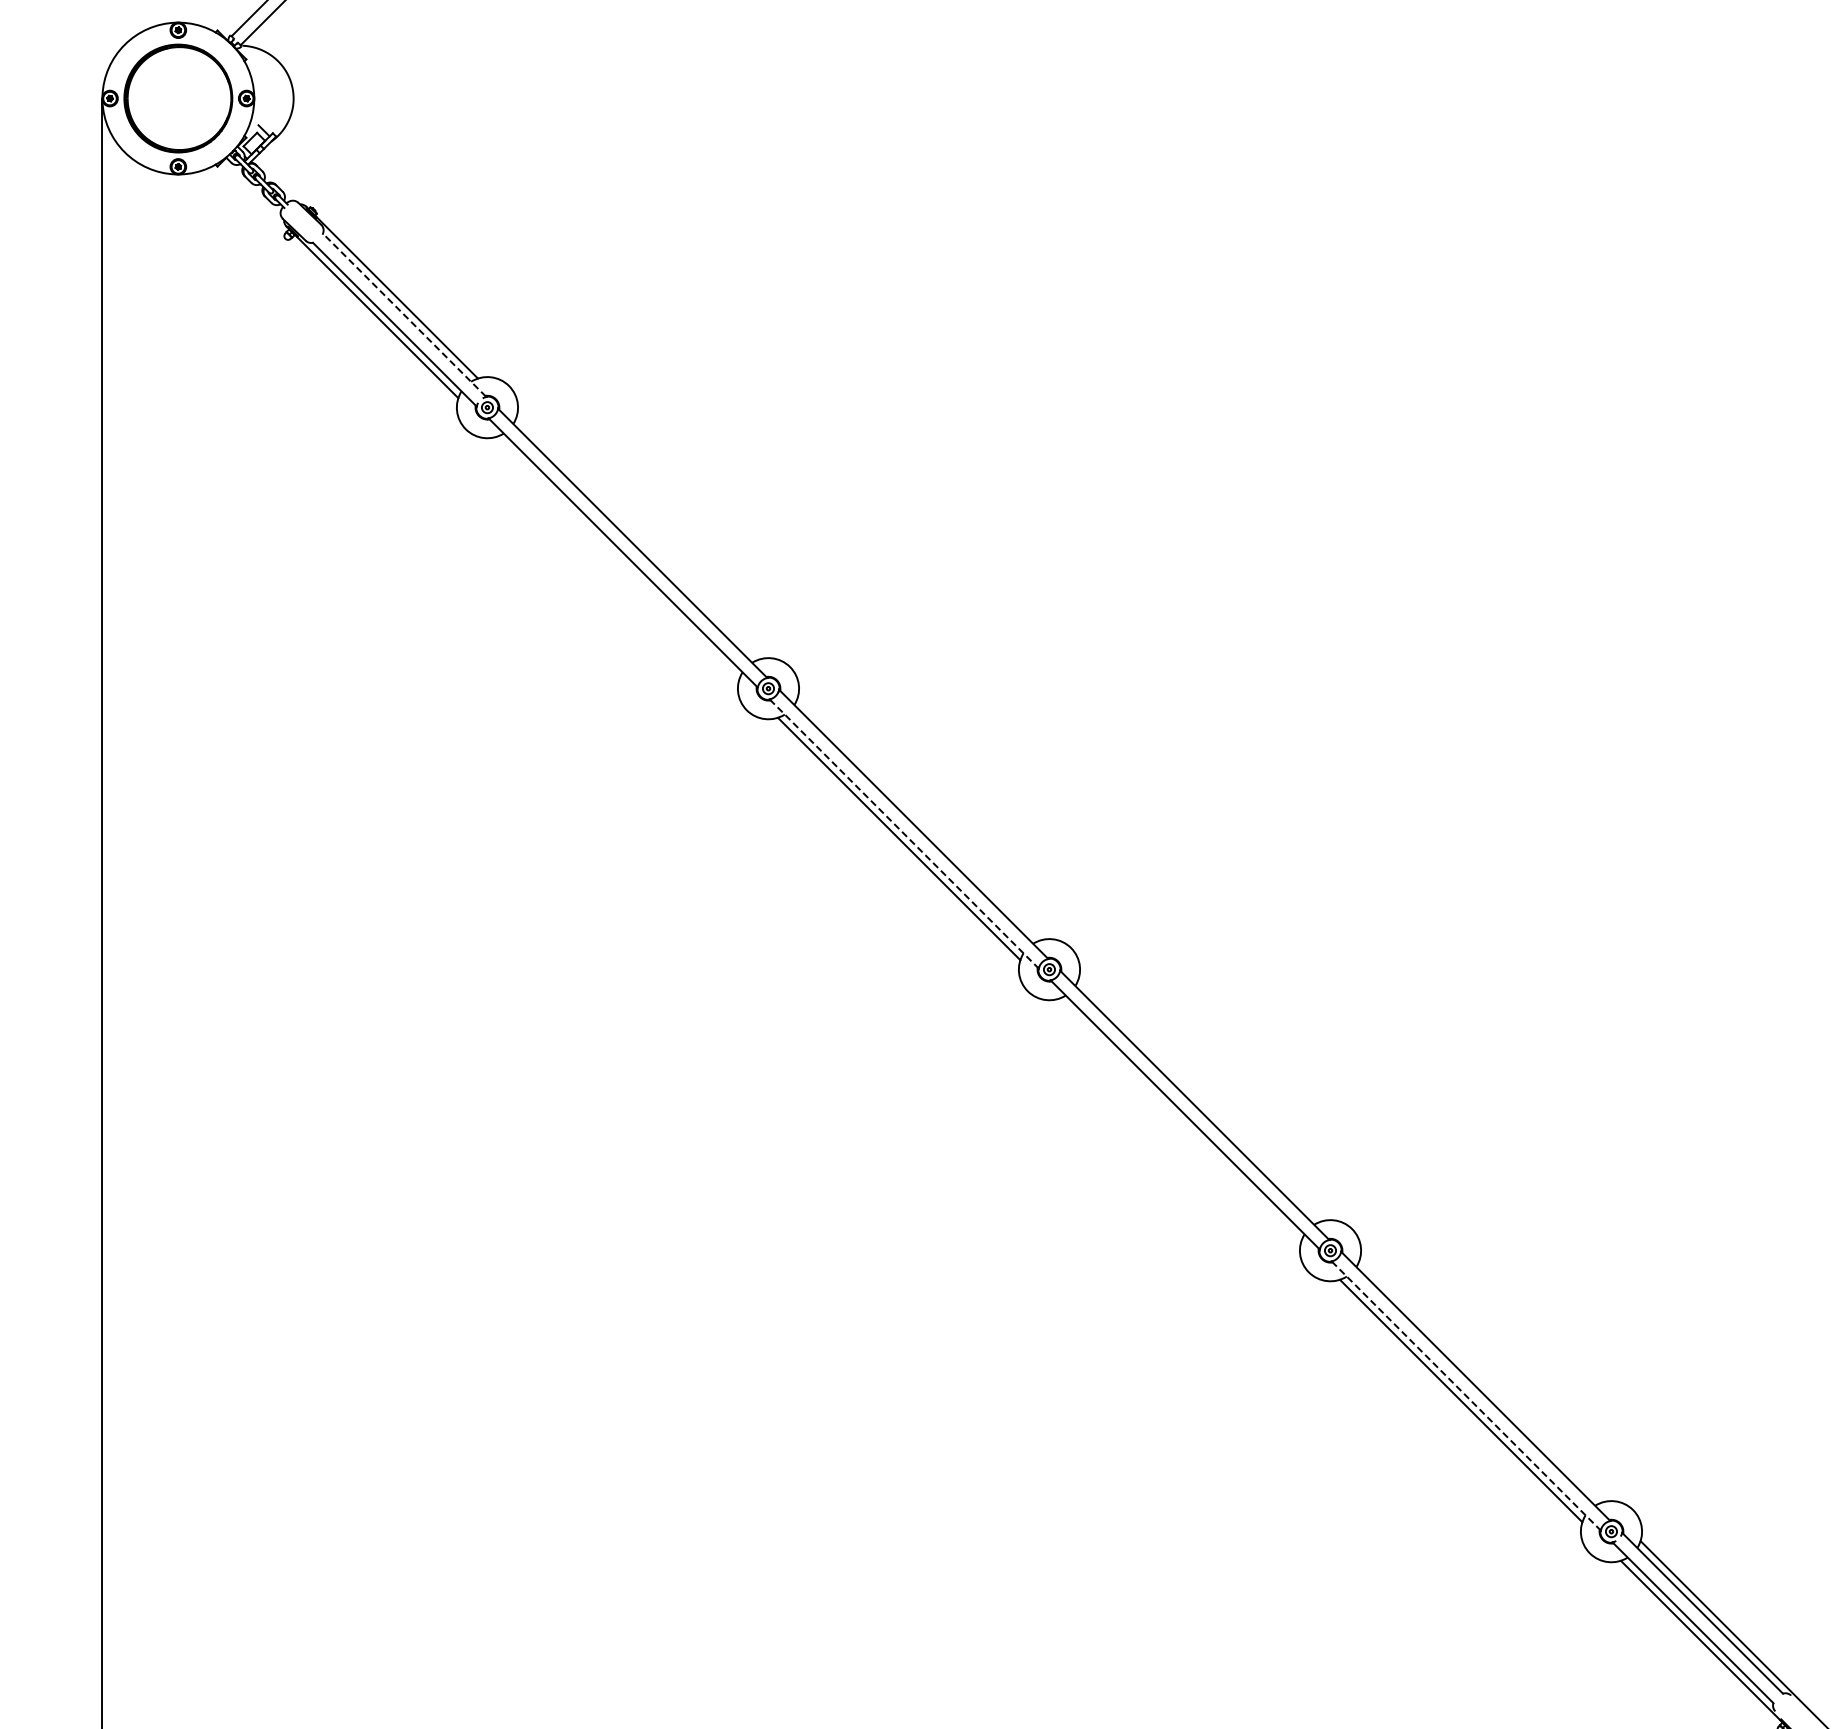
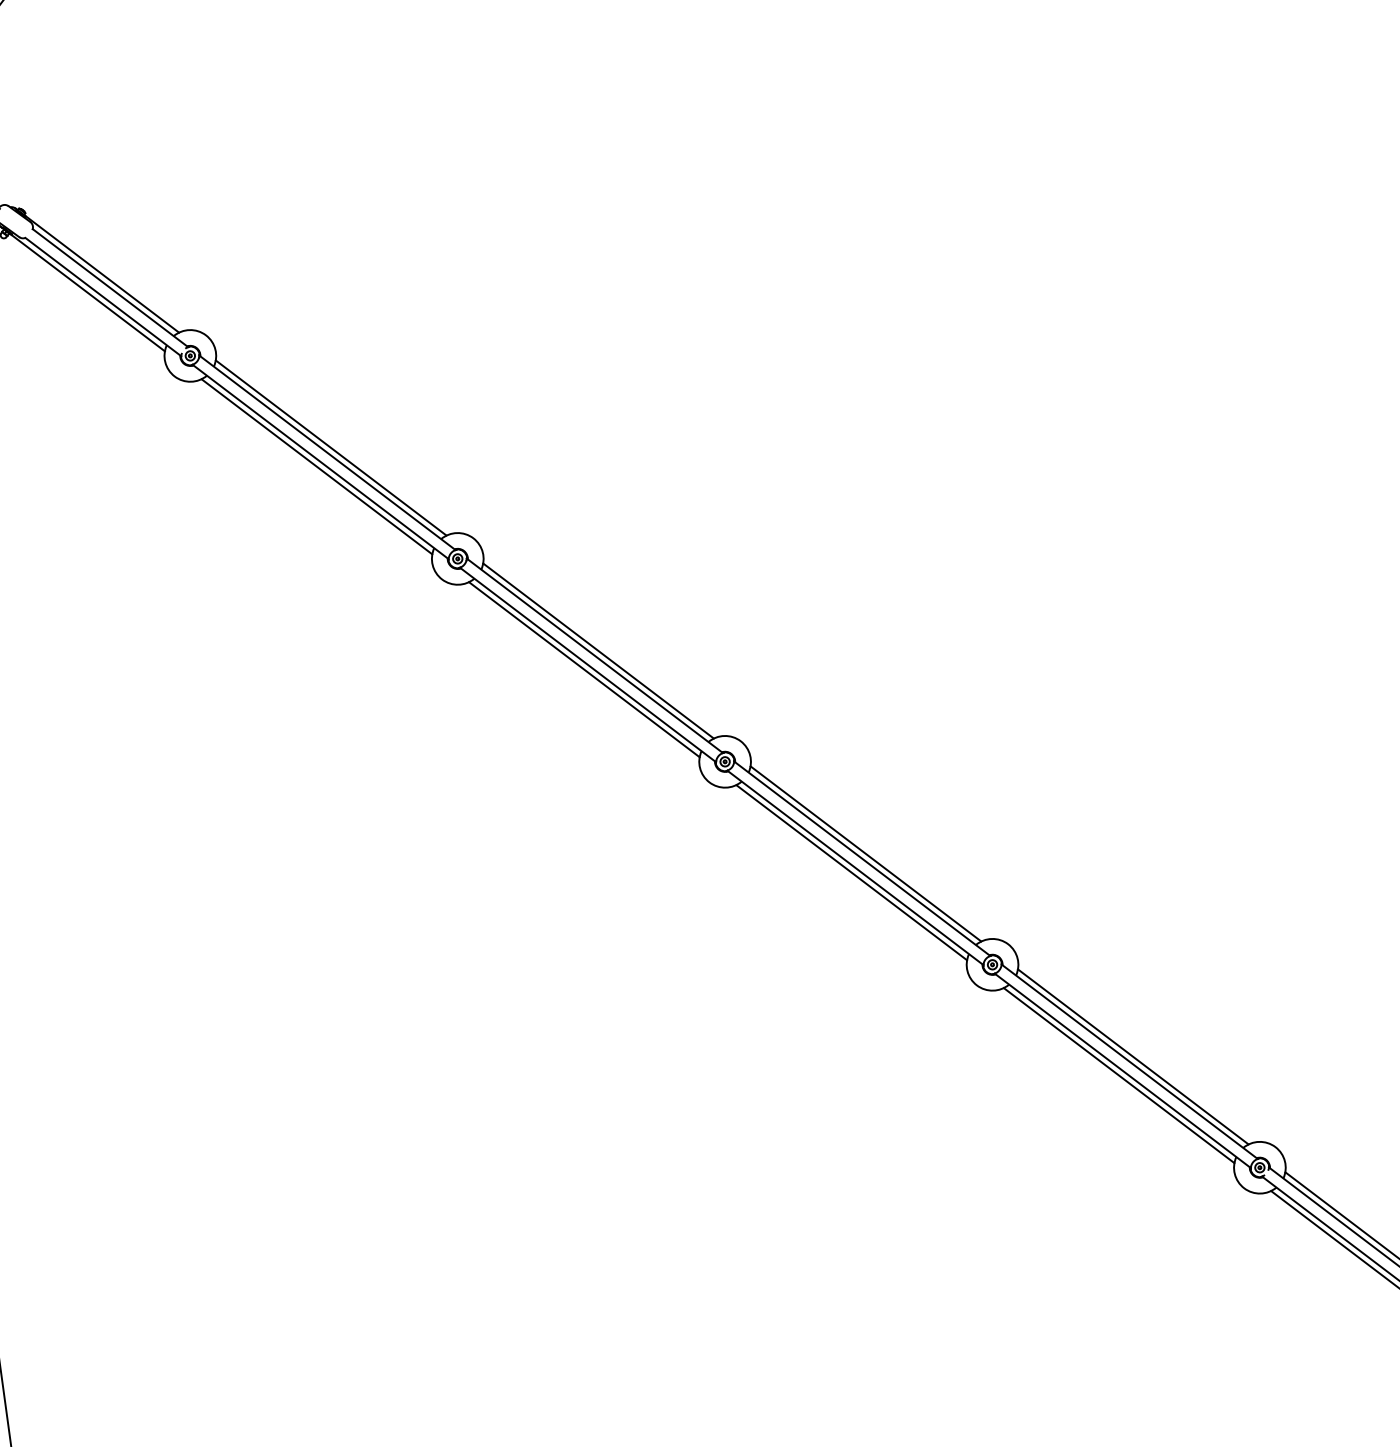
line: (404, 314) -> (110, 287), dashed -> solid
line: (637, 538) -> (330, 448), added
line: (617, 557) -> (316, 466), added
line: (918, 819) -> (598, 651), added
line: (904, 834) -> (588, 665), dashed -> solid
line: (1199, 1100) -> (865, 854), added
line: (1179, 1119) -> (851, 872), added
line: (1480, 1381) -> (1133, 1057), added
line: (1466, 1396) -> (1123, 1071), dashed -> solid

